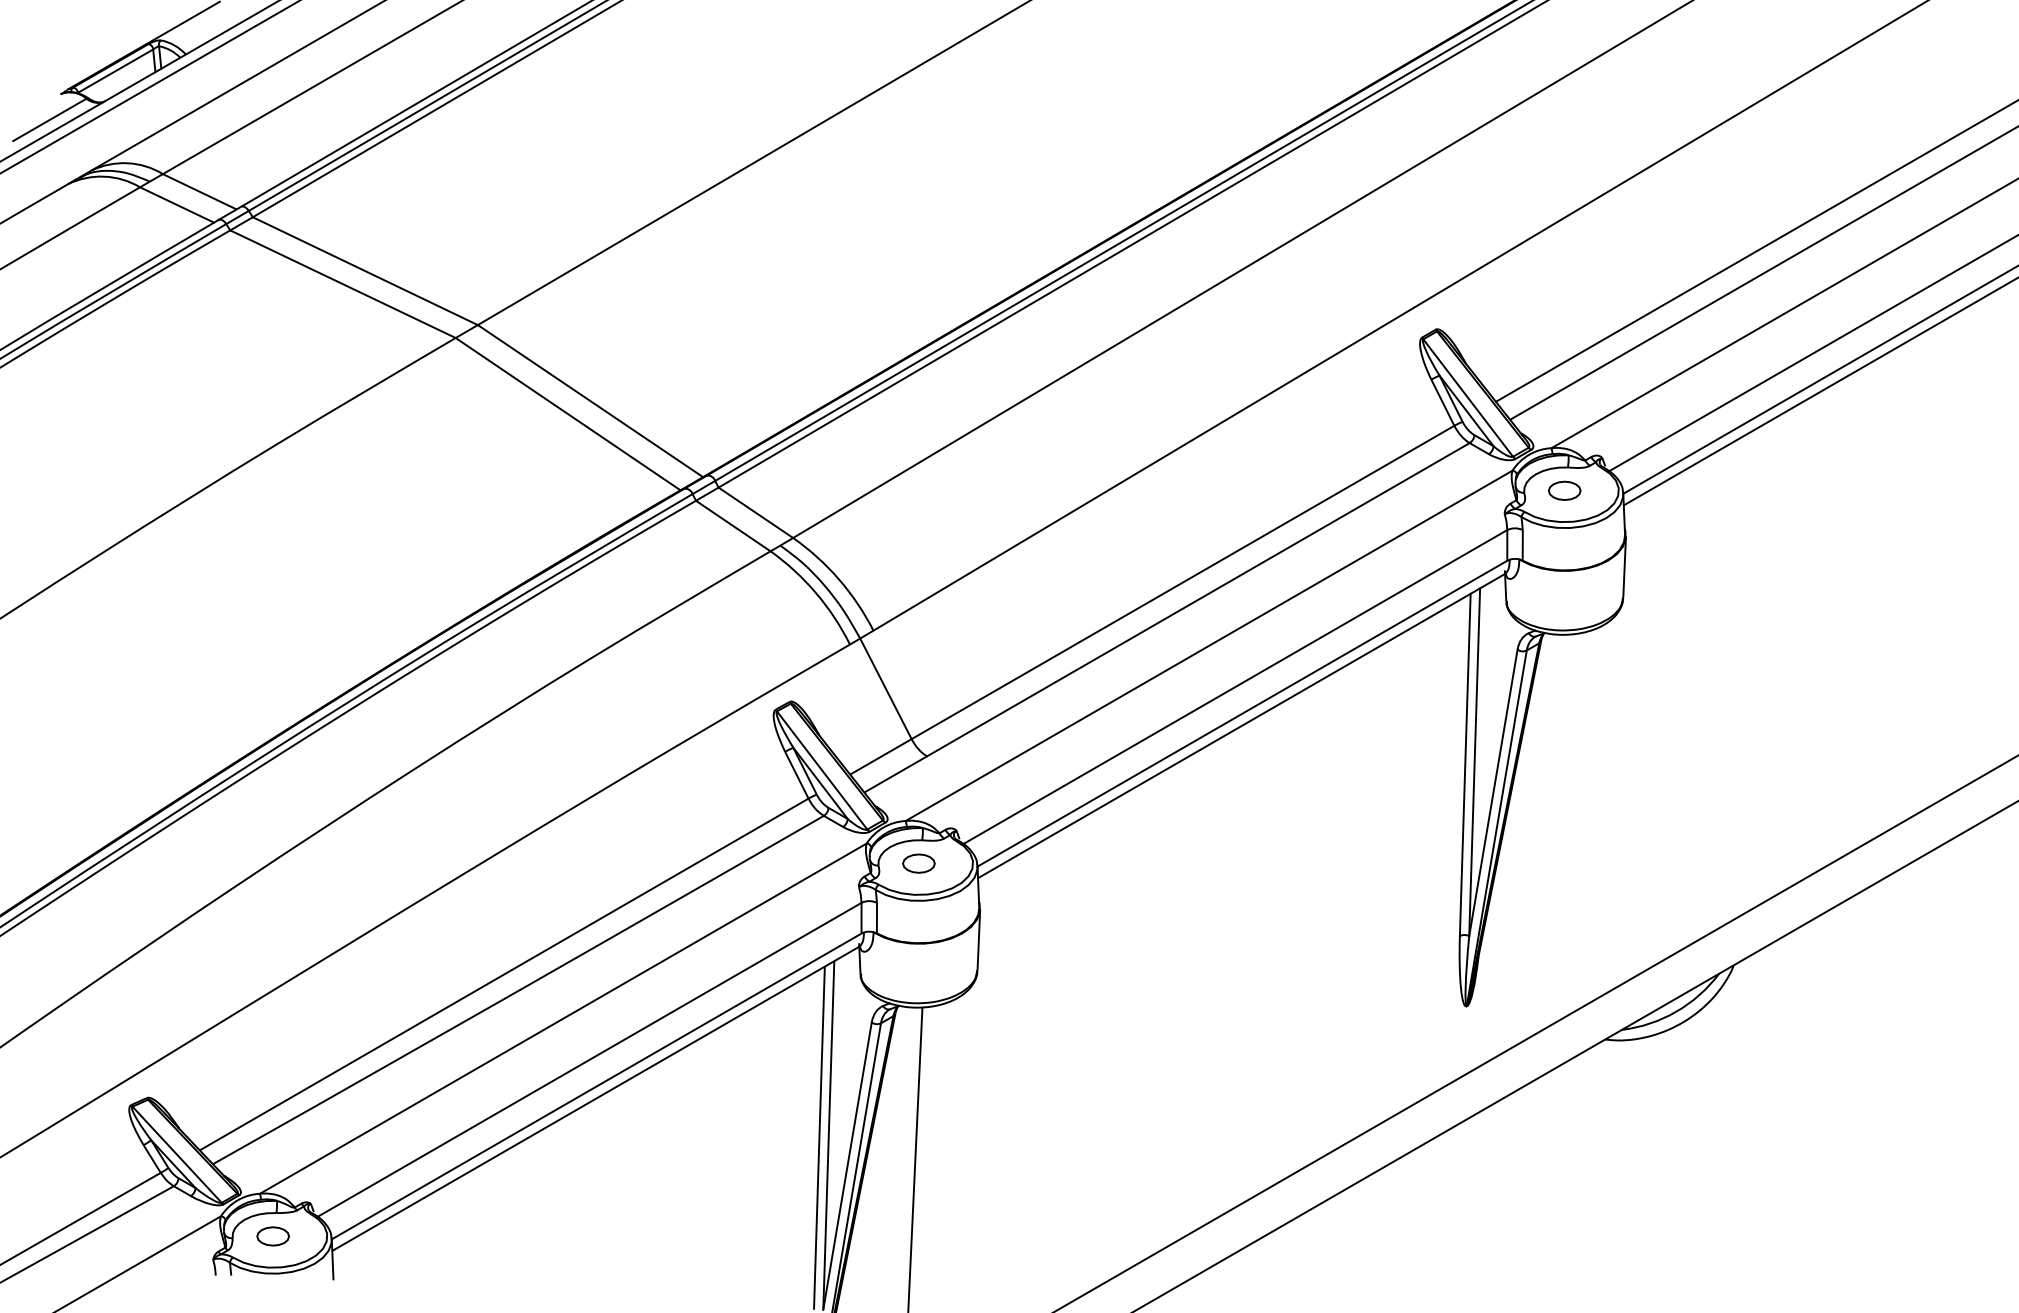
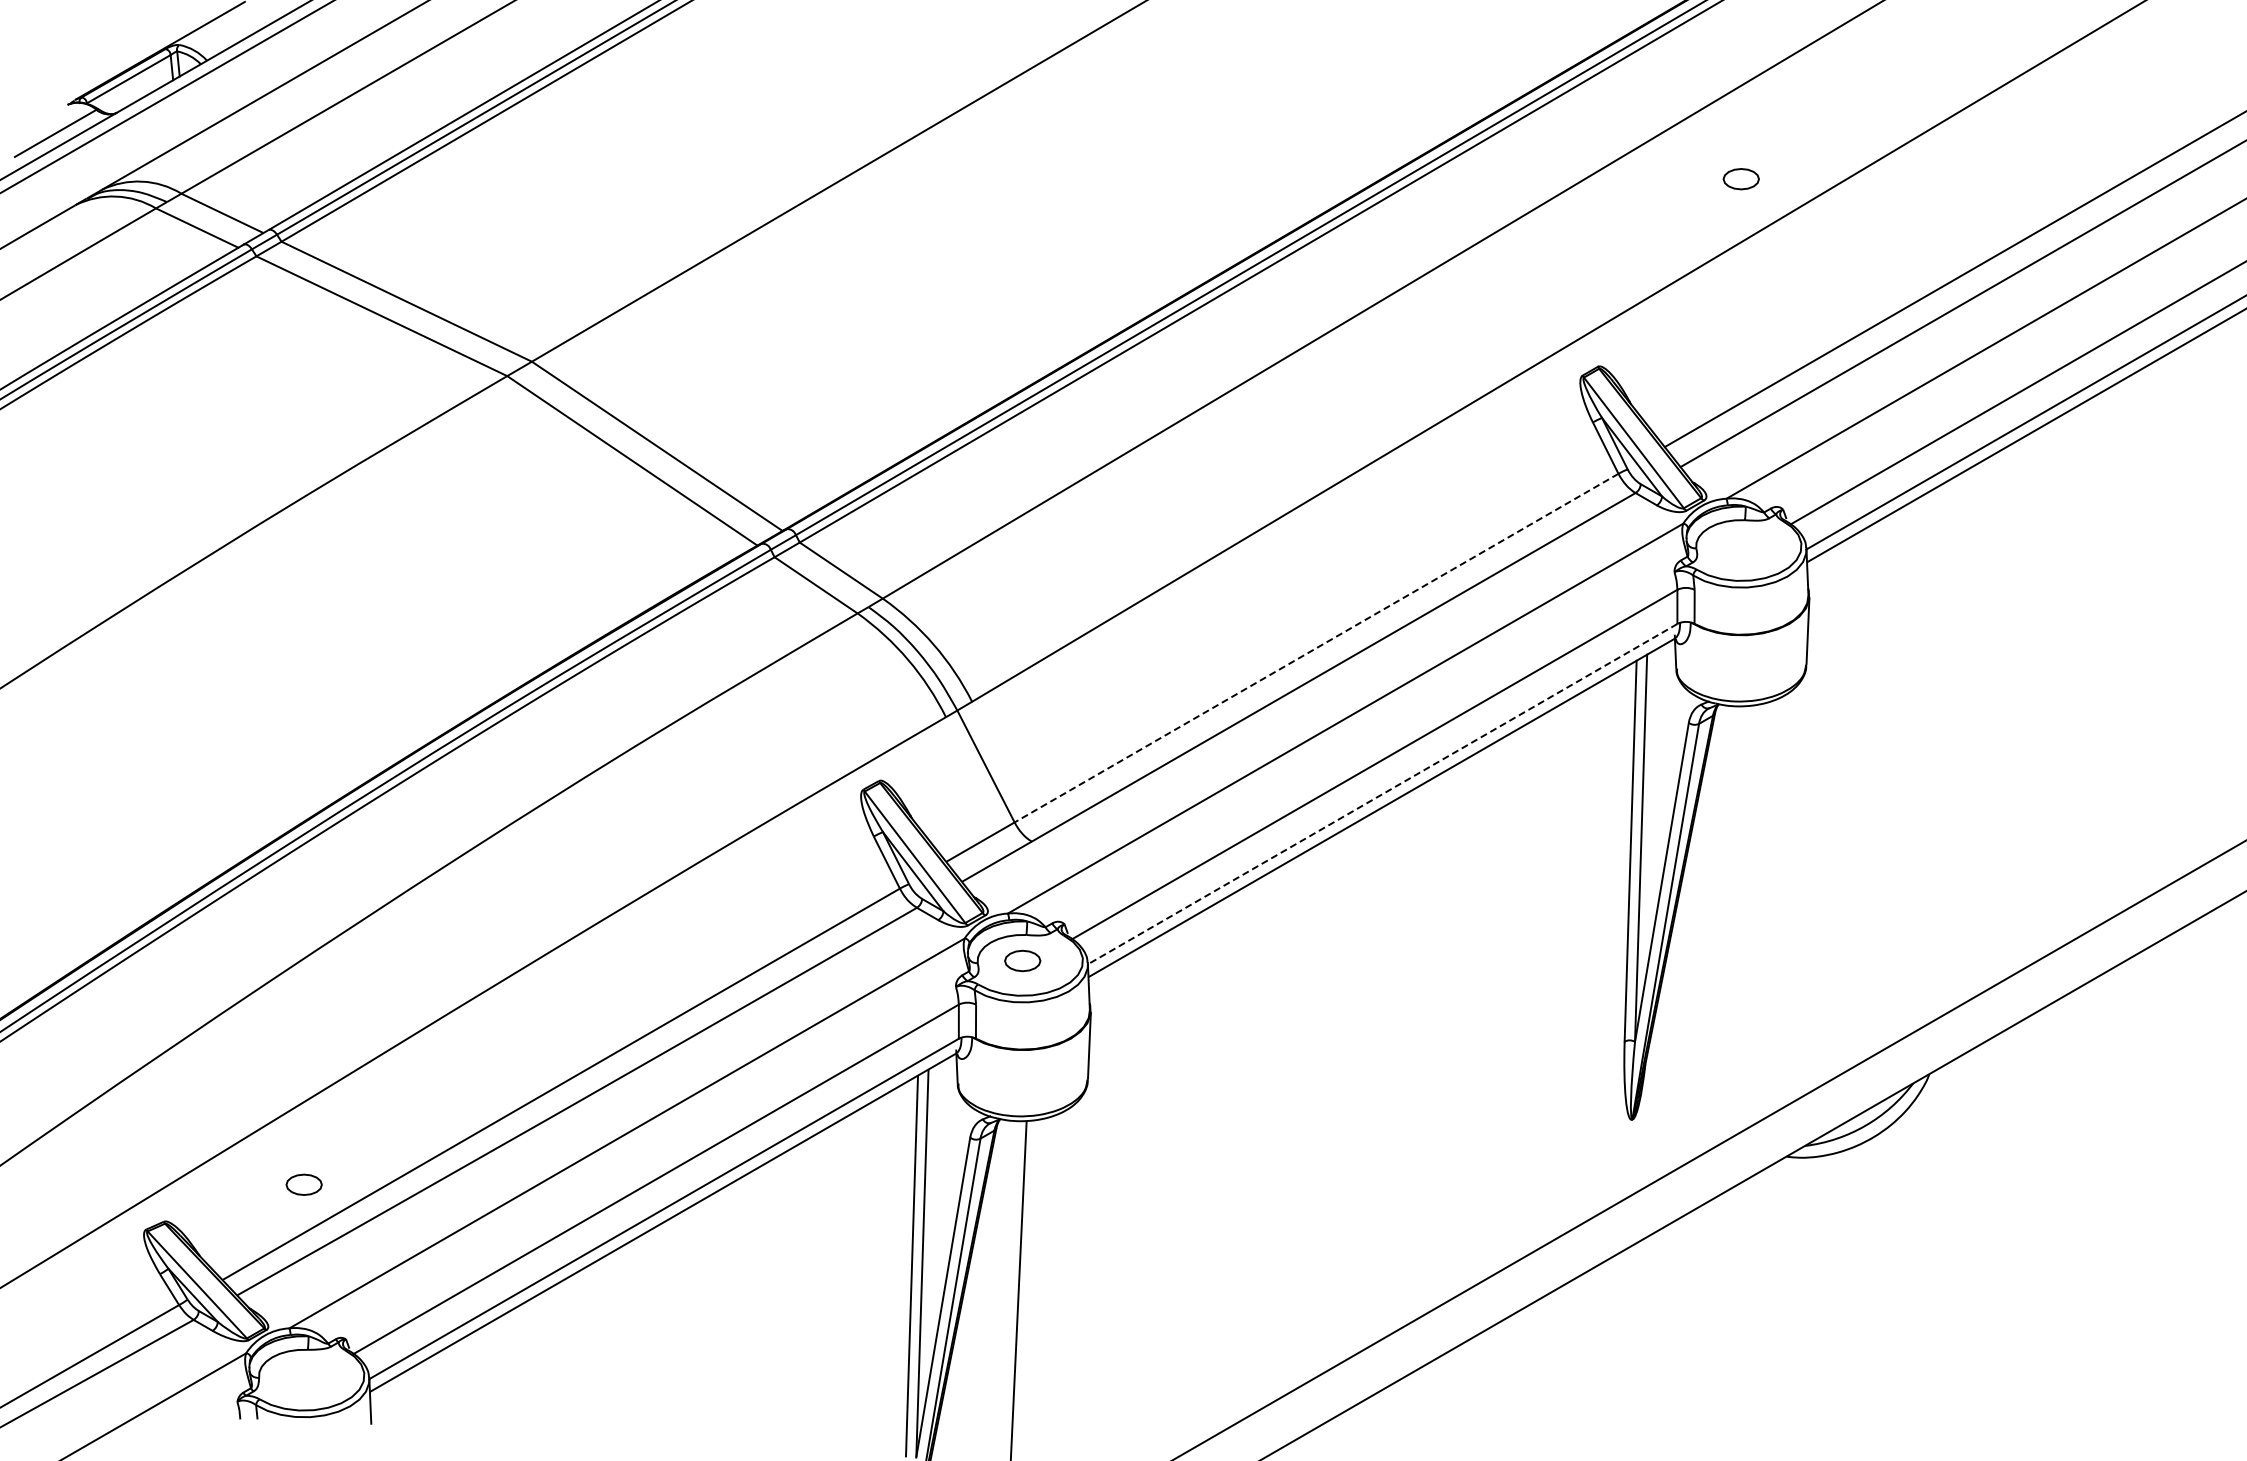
part: (1563, 491) -> (1740, 179), moved
line: (1182, 582) -> (1316, 648), solid -> dashed
line: (1242, 714) -> (1382, 794), solid -> dashed
part: (272, 1236) -> (303, 1184), moved

